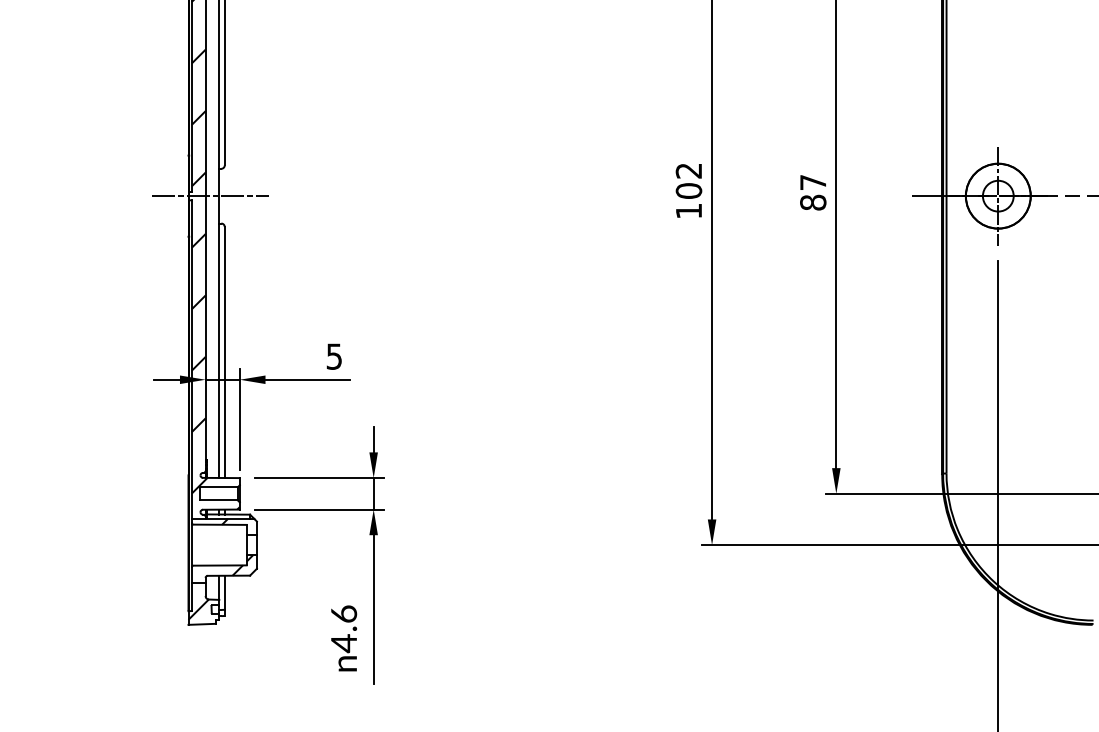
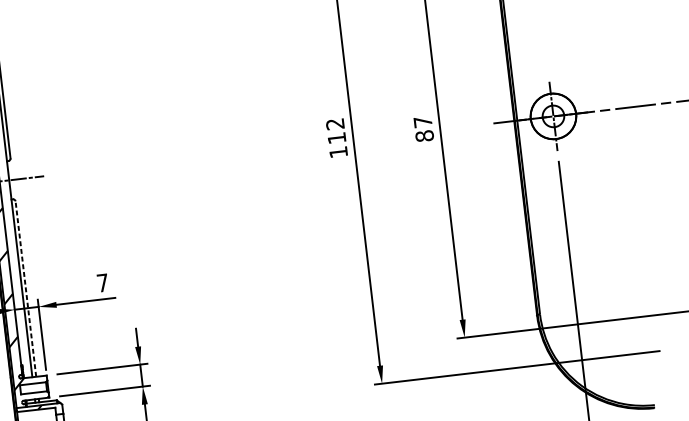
text: (688, 190) -> (336, 137), 102 -> 112
line: (224, 352) -> (25, 289), solid -> dashed
text: (333, 356) -> (102, 282), 5 -> 7

